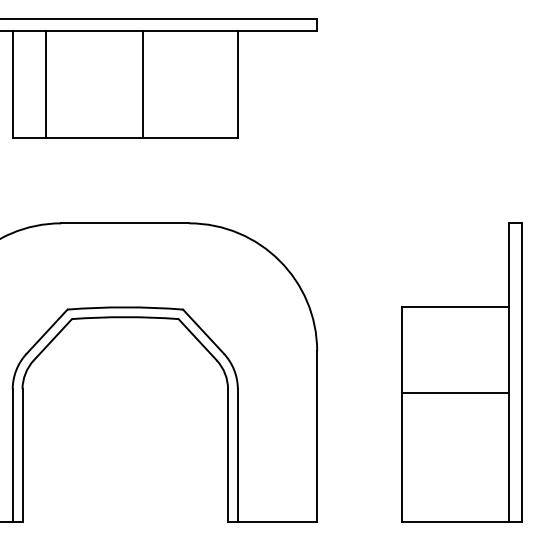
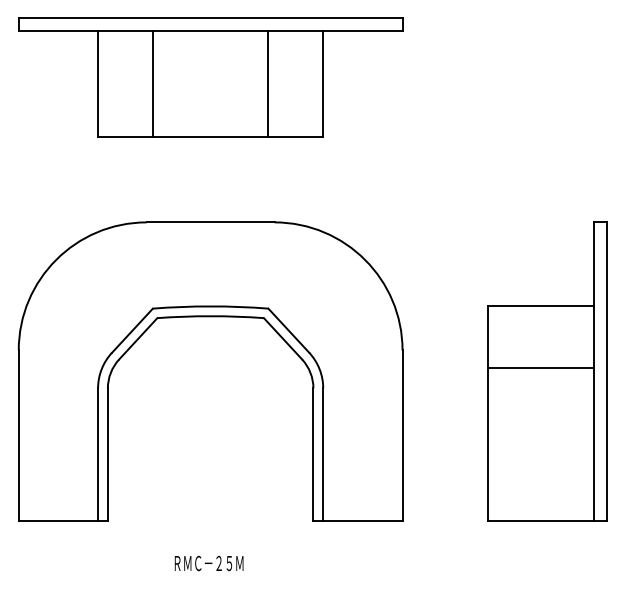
line: (45, 84) -> (152, 83), moved
line: (143, 84) -> (268, 83), moved
line: (455, 392) -> (540, 367), moved

